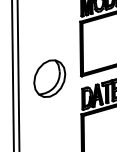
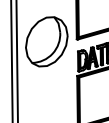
part: (49, 78) -> (46, 41), size x1.4

